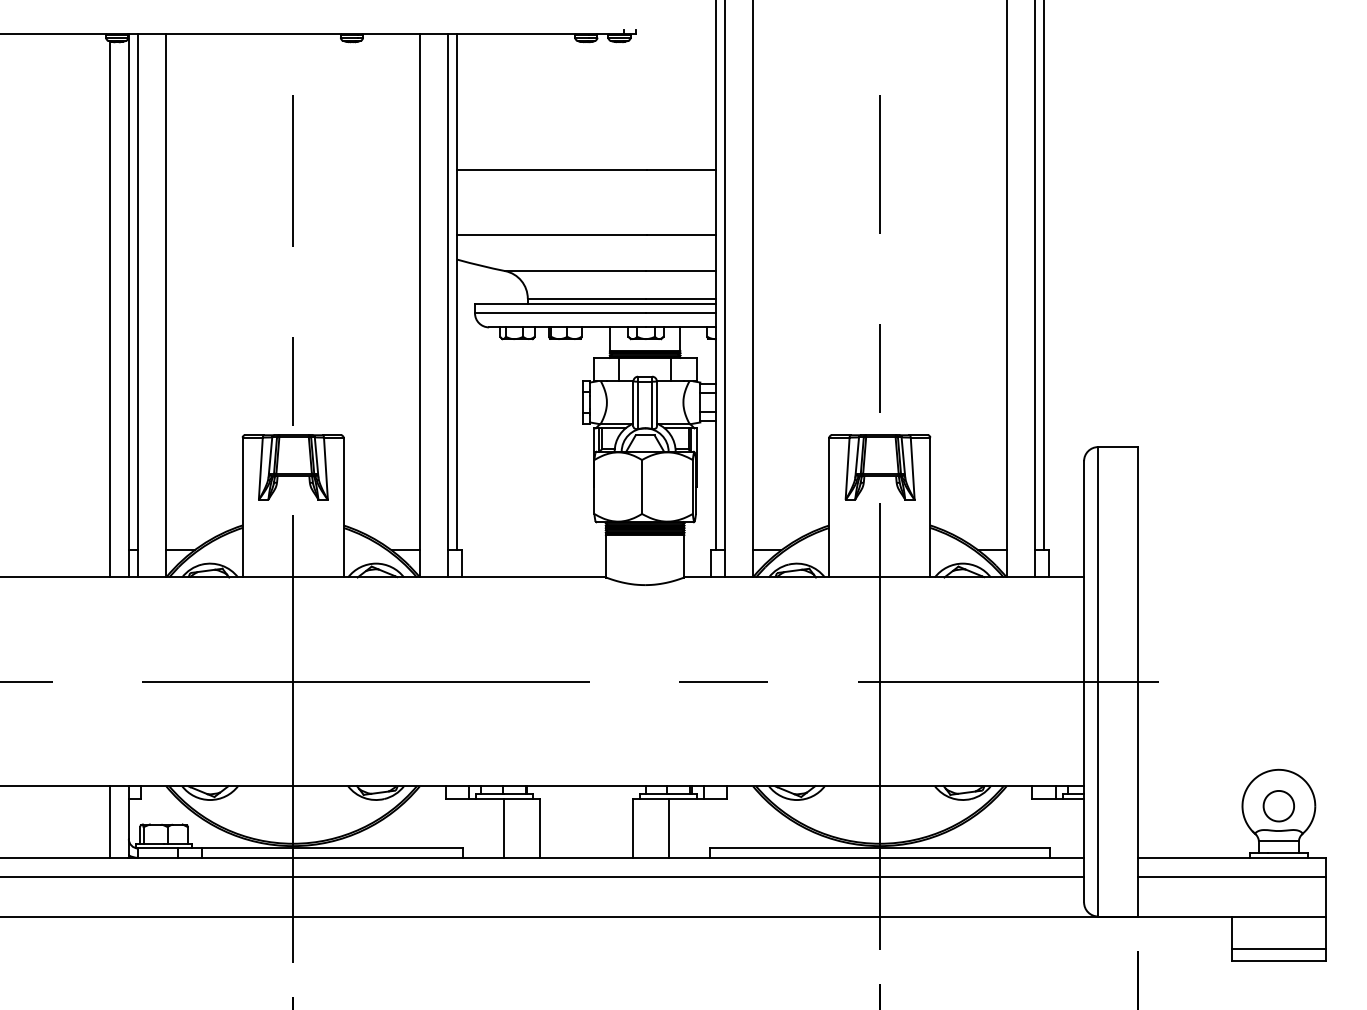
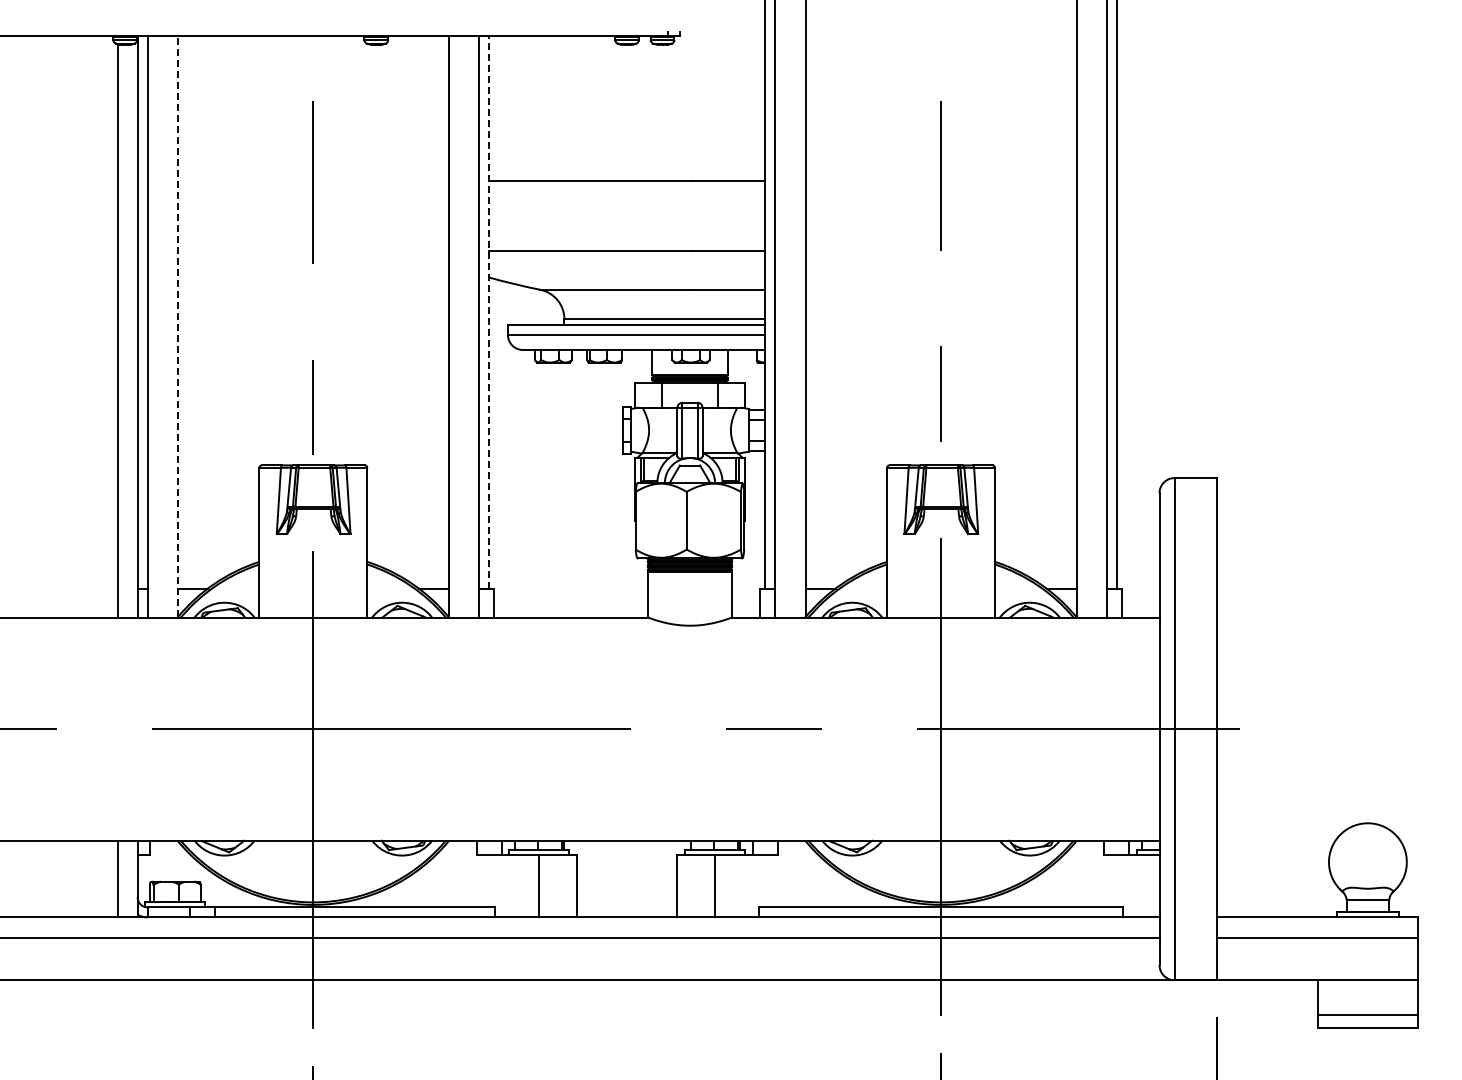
line: (457, 291) -> (489, 311), solid -> dashed
line: (166, 305) -> (177, 326), solid -> dashed
part: (1278, 806) -> (1367, 862), removed

